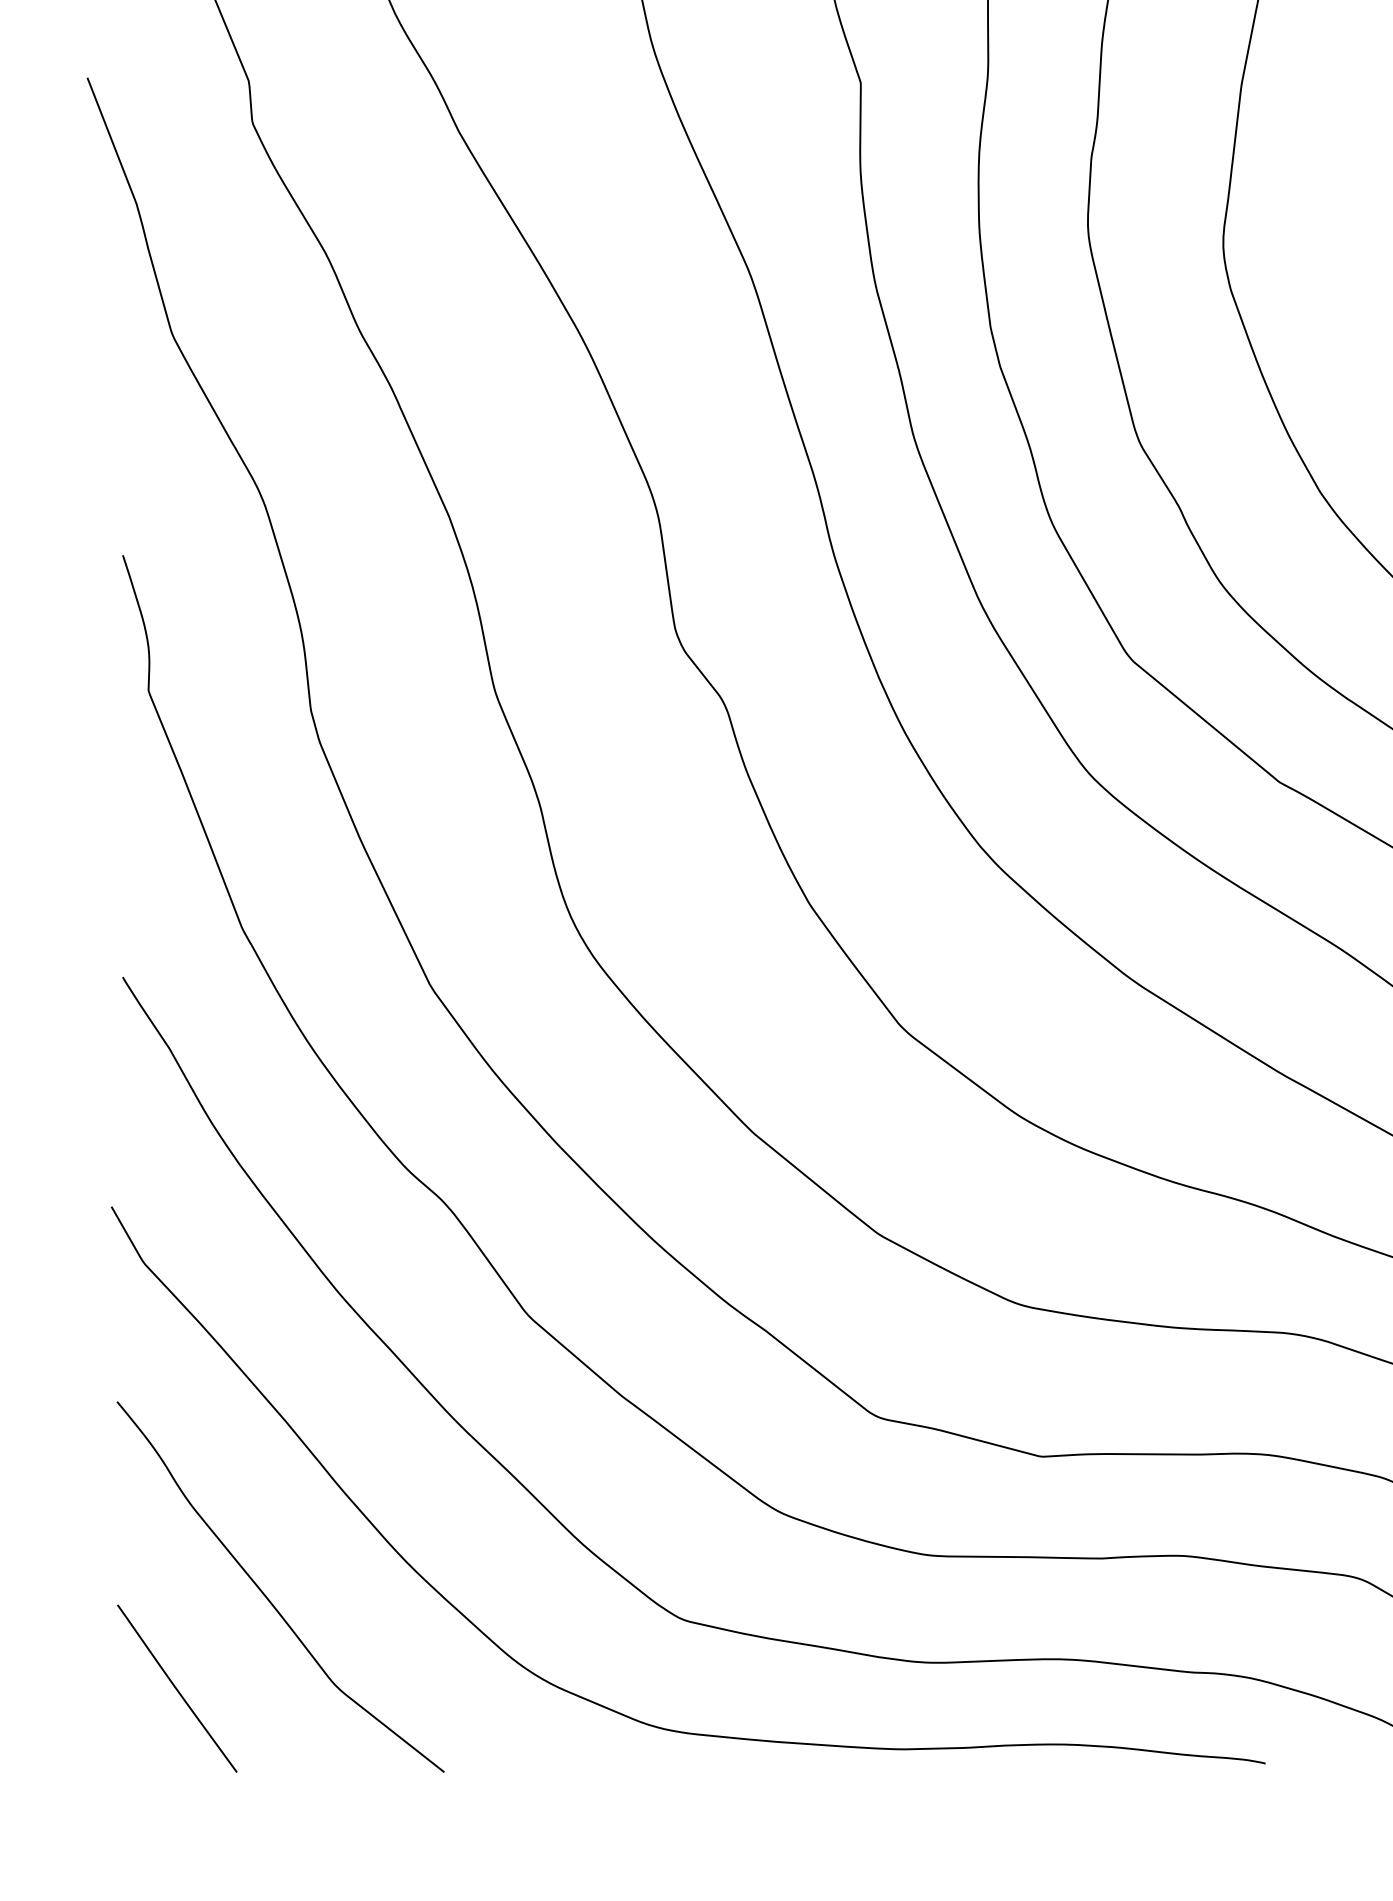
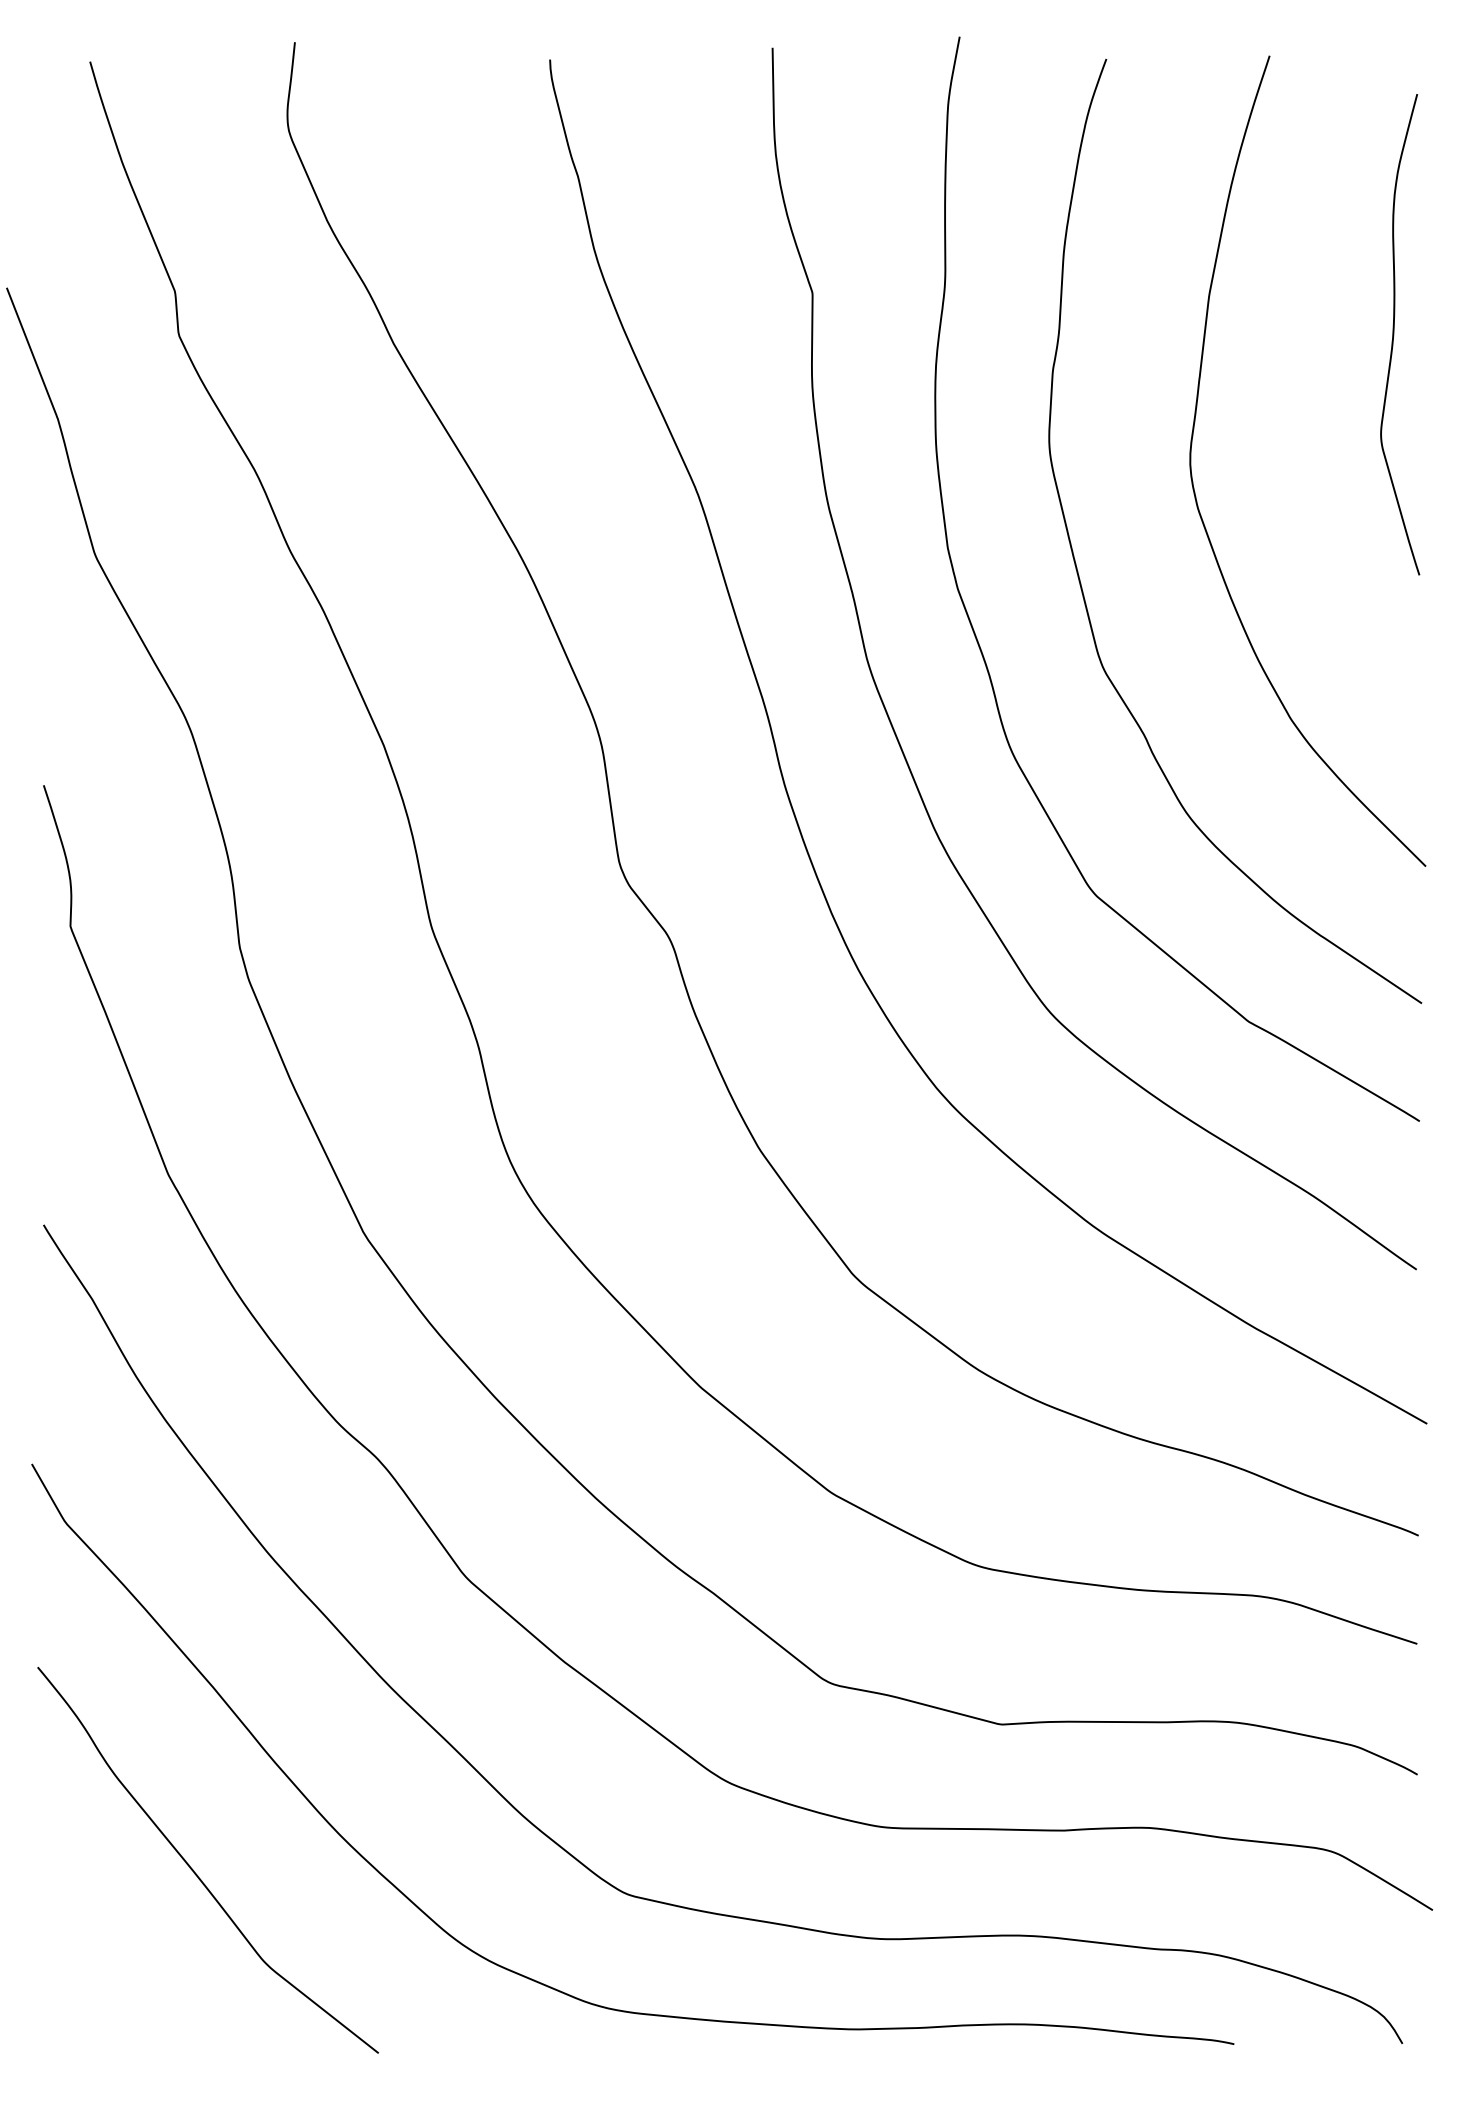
curve: (176, 1688) -> (99, 1965), removed

